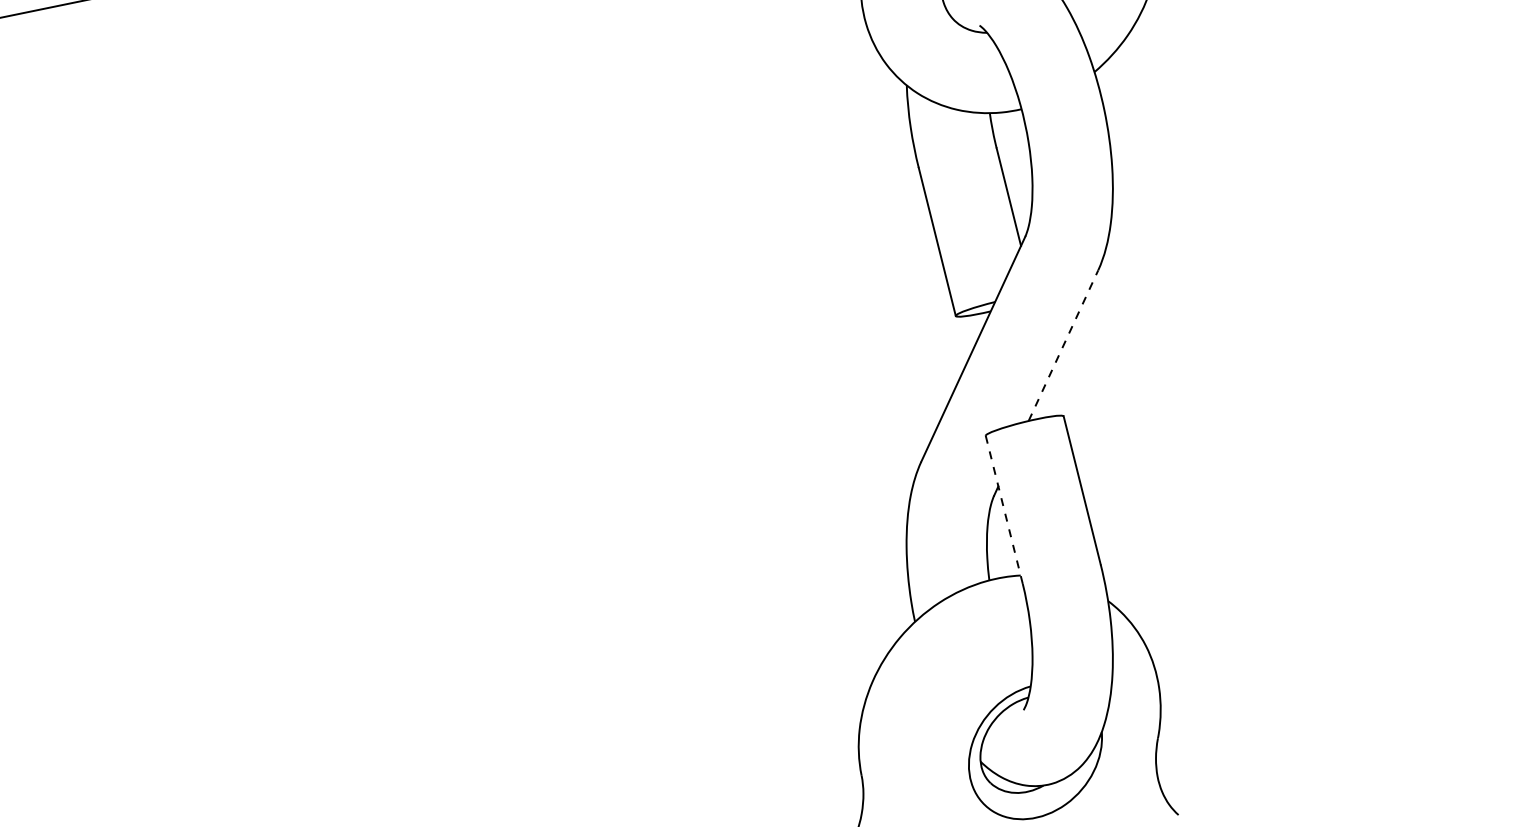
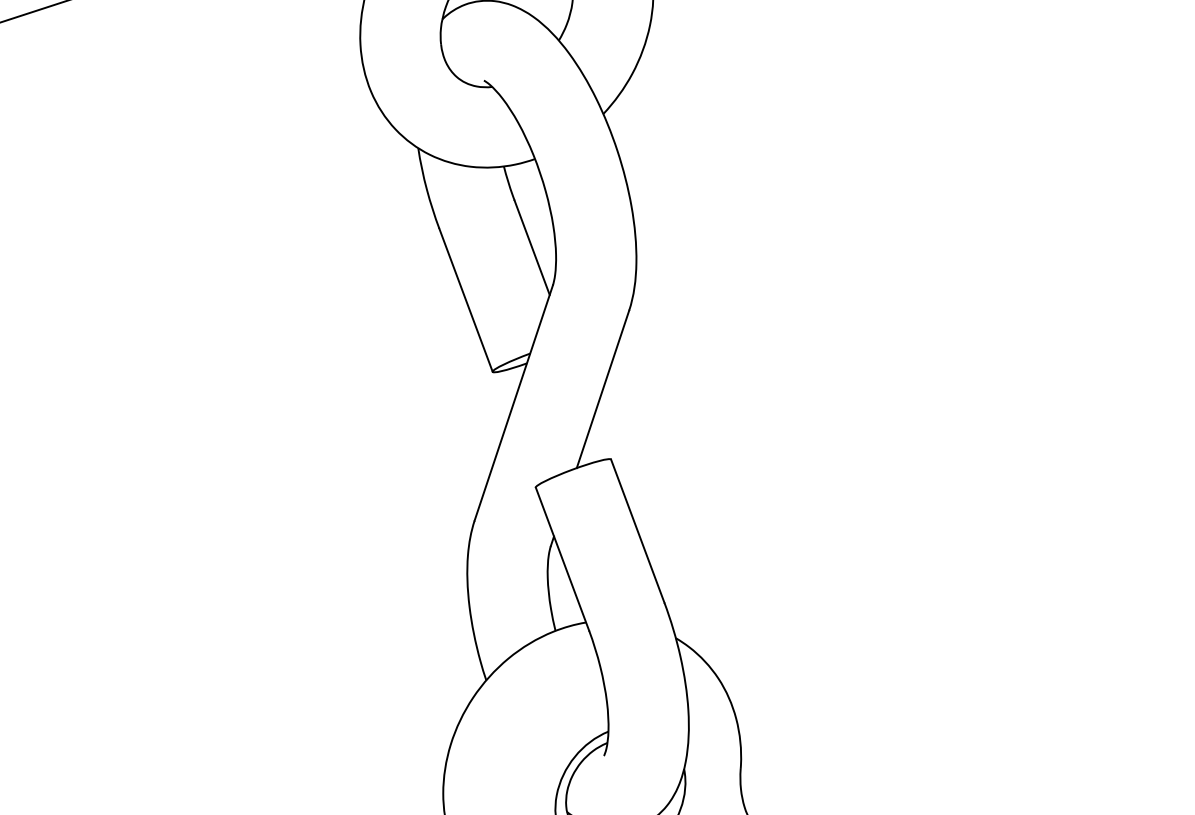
line: (1063, 345) -> (603, 389), dashed -> solid
line: (1004, 510) -> (562, 559), dashed -> solid

